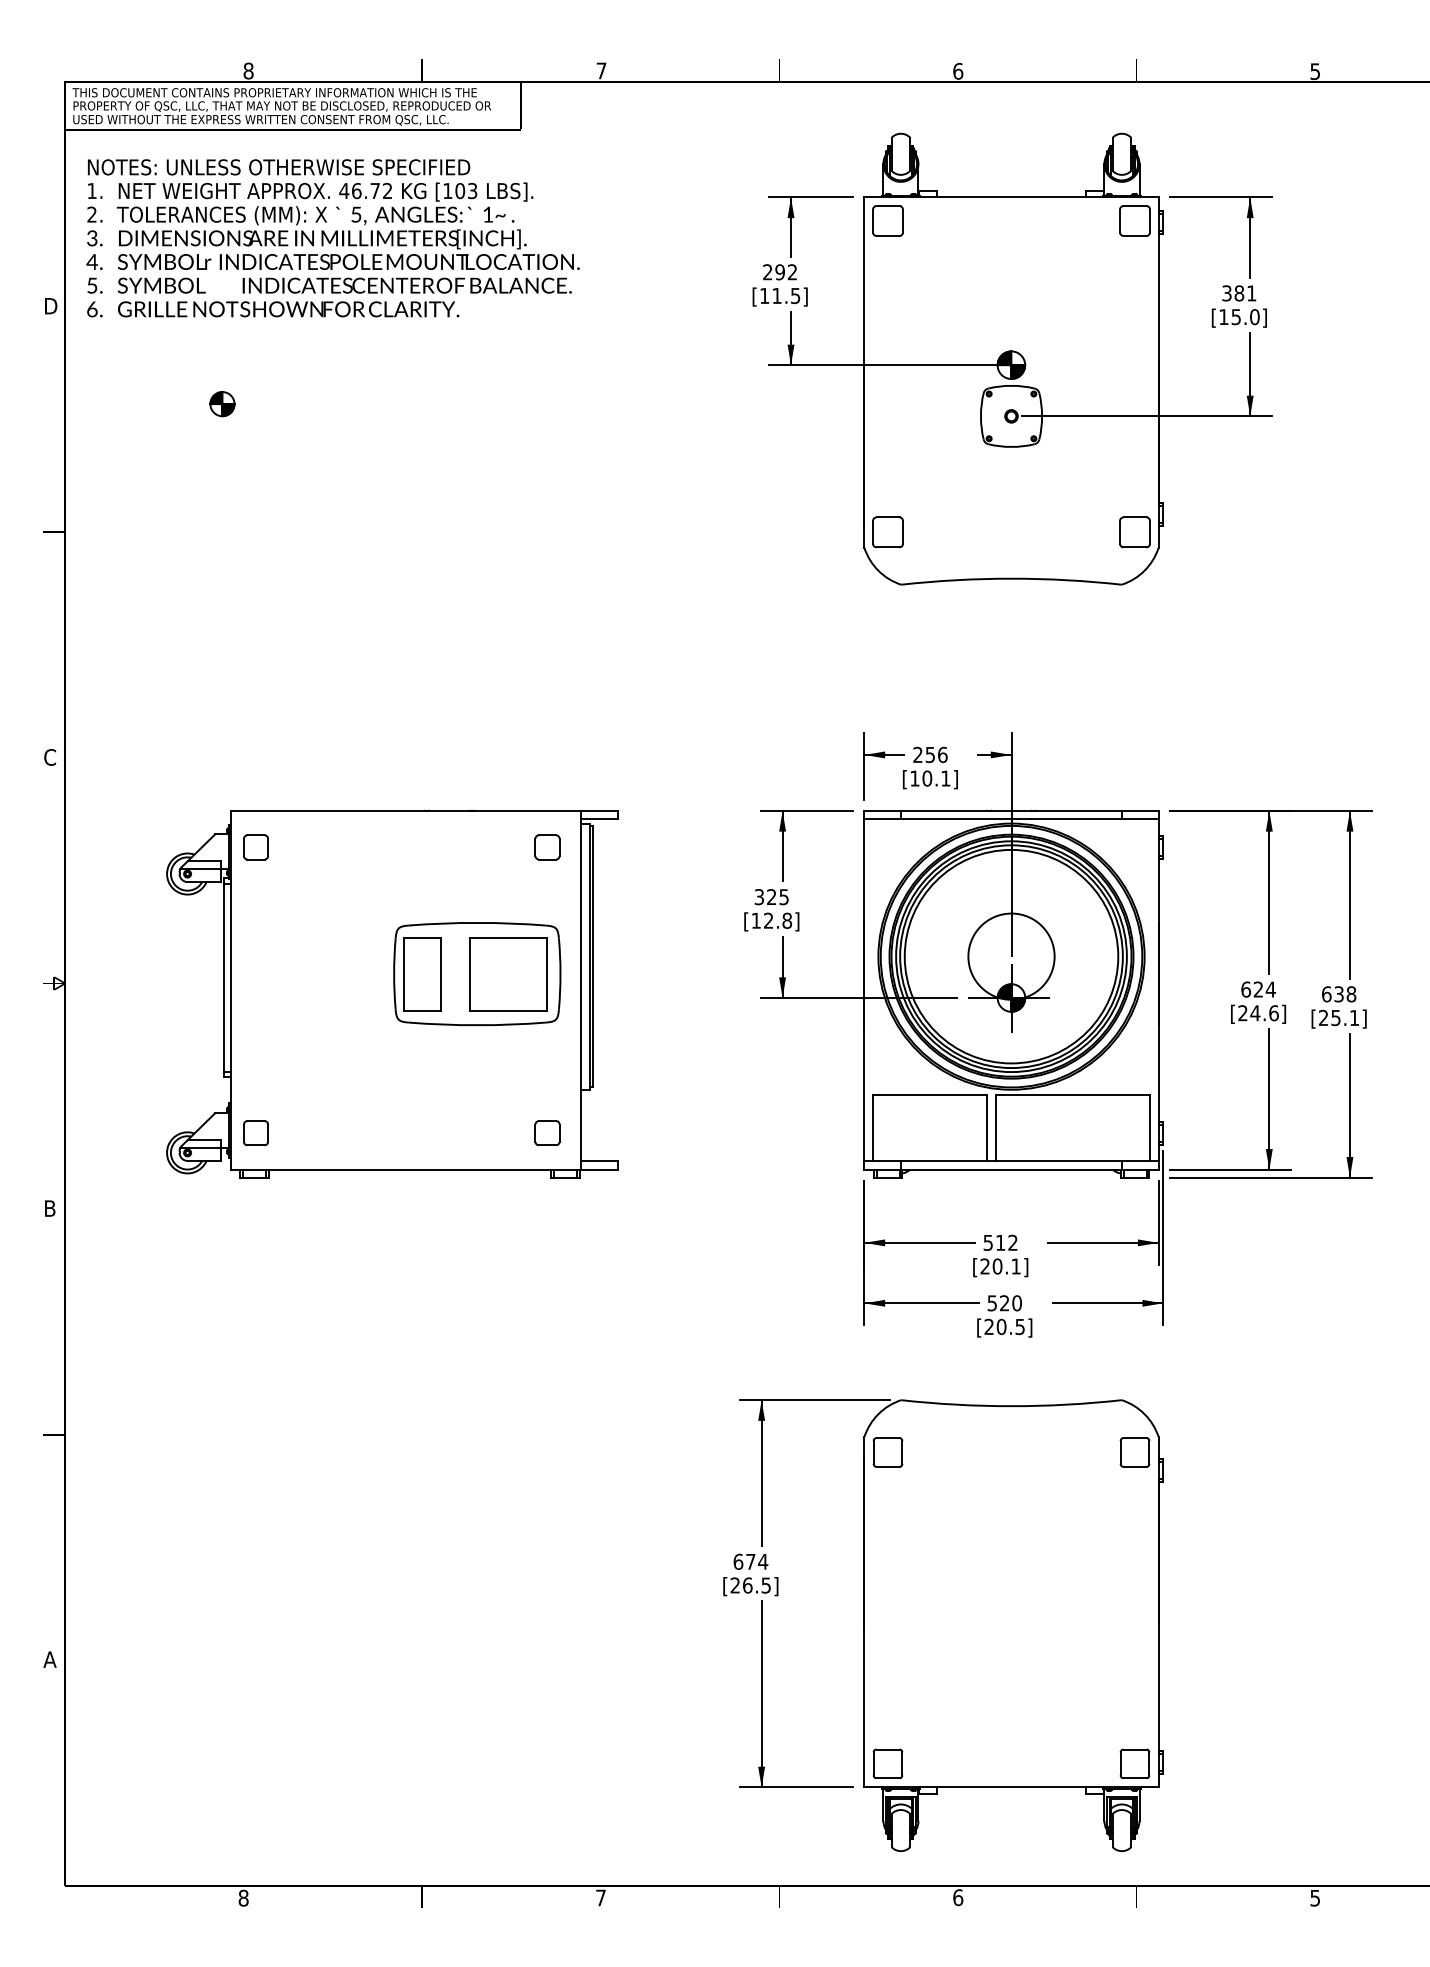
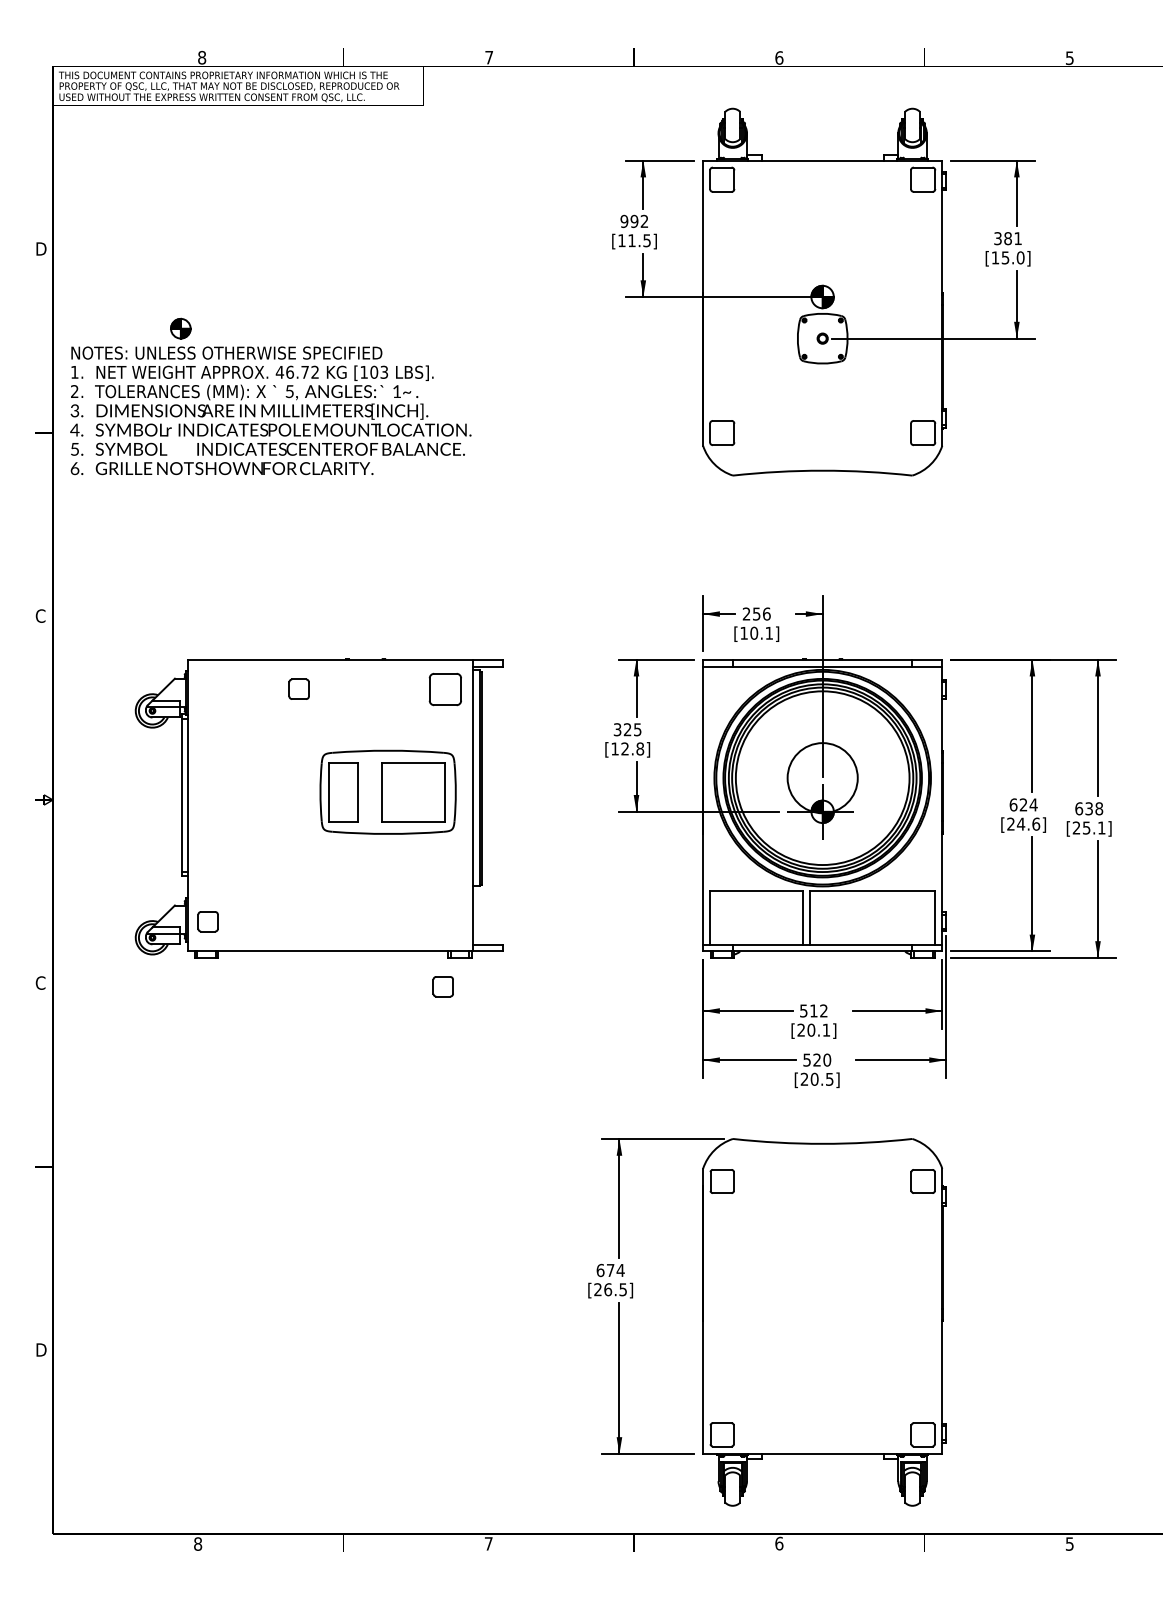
text: (332, 237) -> (270, 410), moved
text: (767, 272) -> (624, 221), 292 -> 992
part: (255, 846) -> (298, 688), moved
part: (546, 846) -> (444, 688), size x1.6
part: (546, 1132) -> (442, 986), moved
text: (49, 1207) -> (40, 982), B -> C
text: (49, 1659) -> (40, 1349), A -> D

